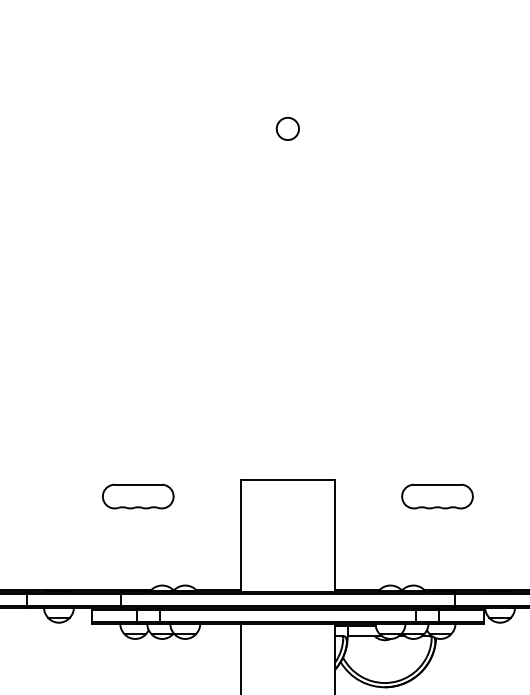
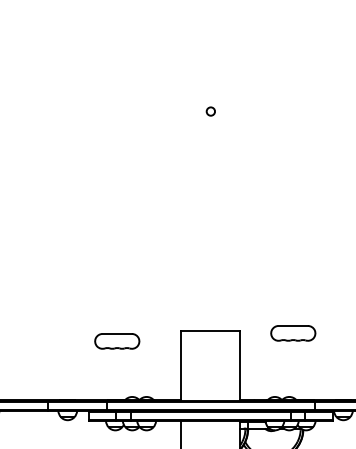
circle: (287, 128) -> (210, 111), size x0.6
part: (437, 496) -> (293, 333), moved

